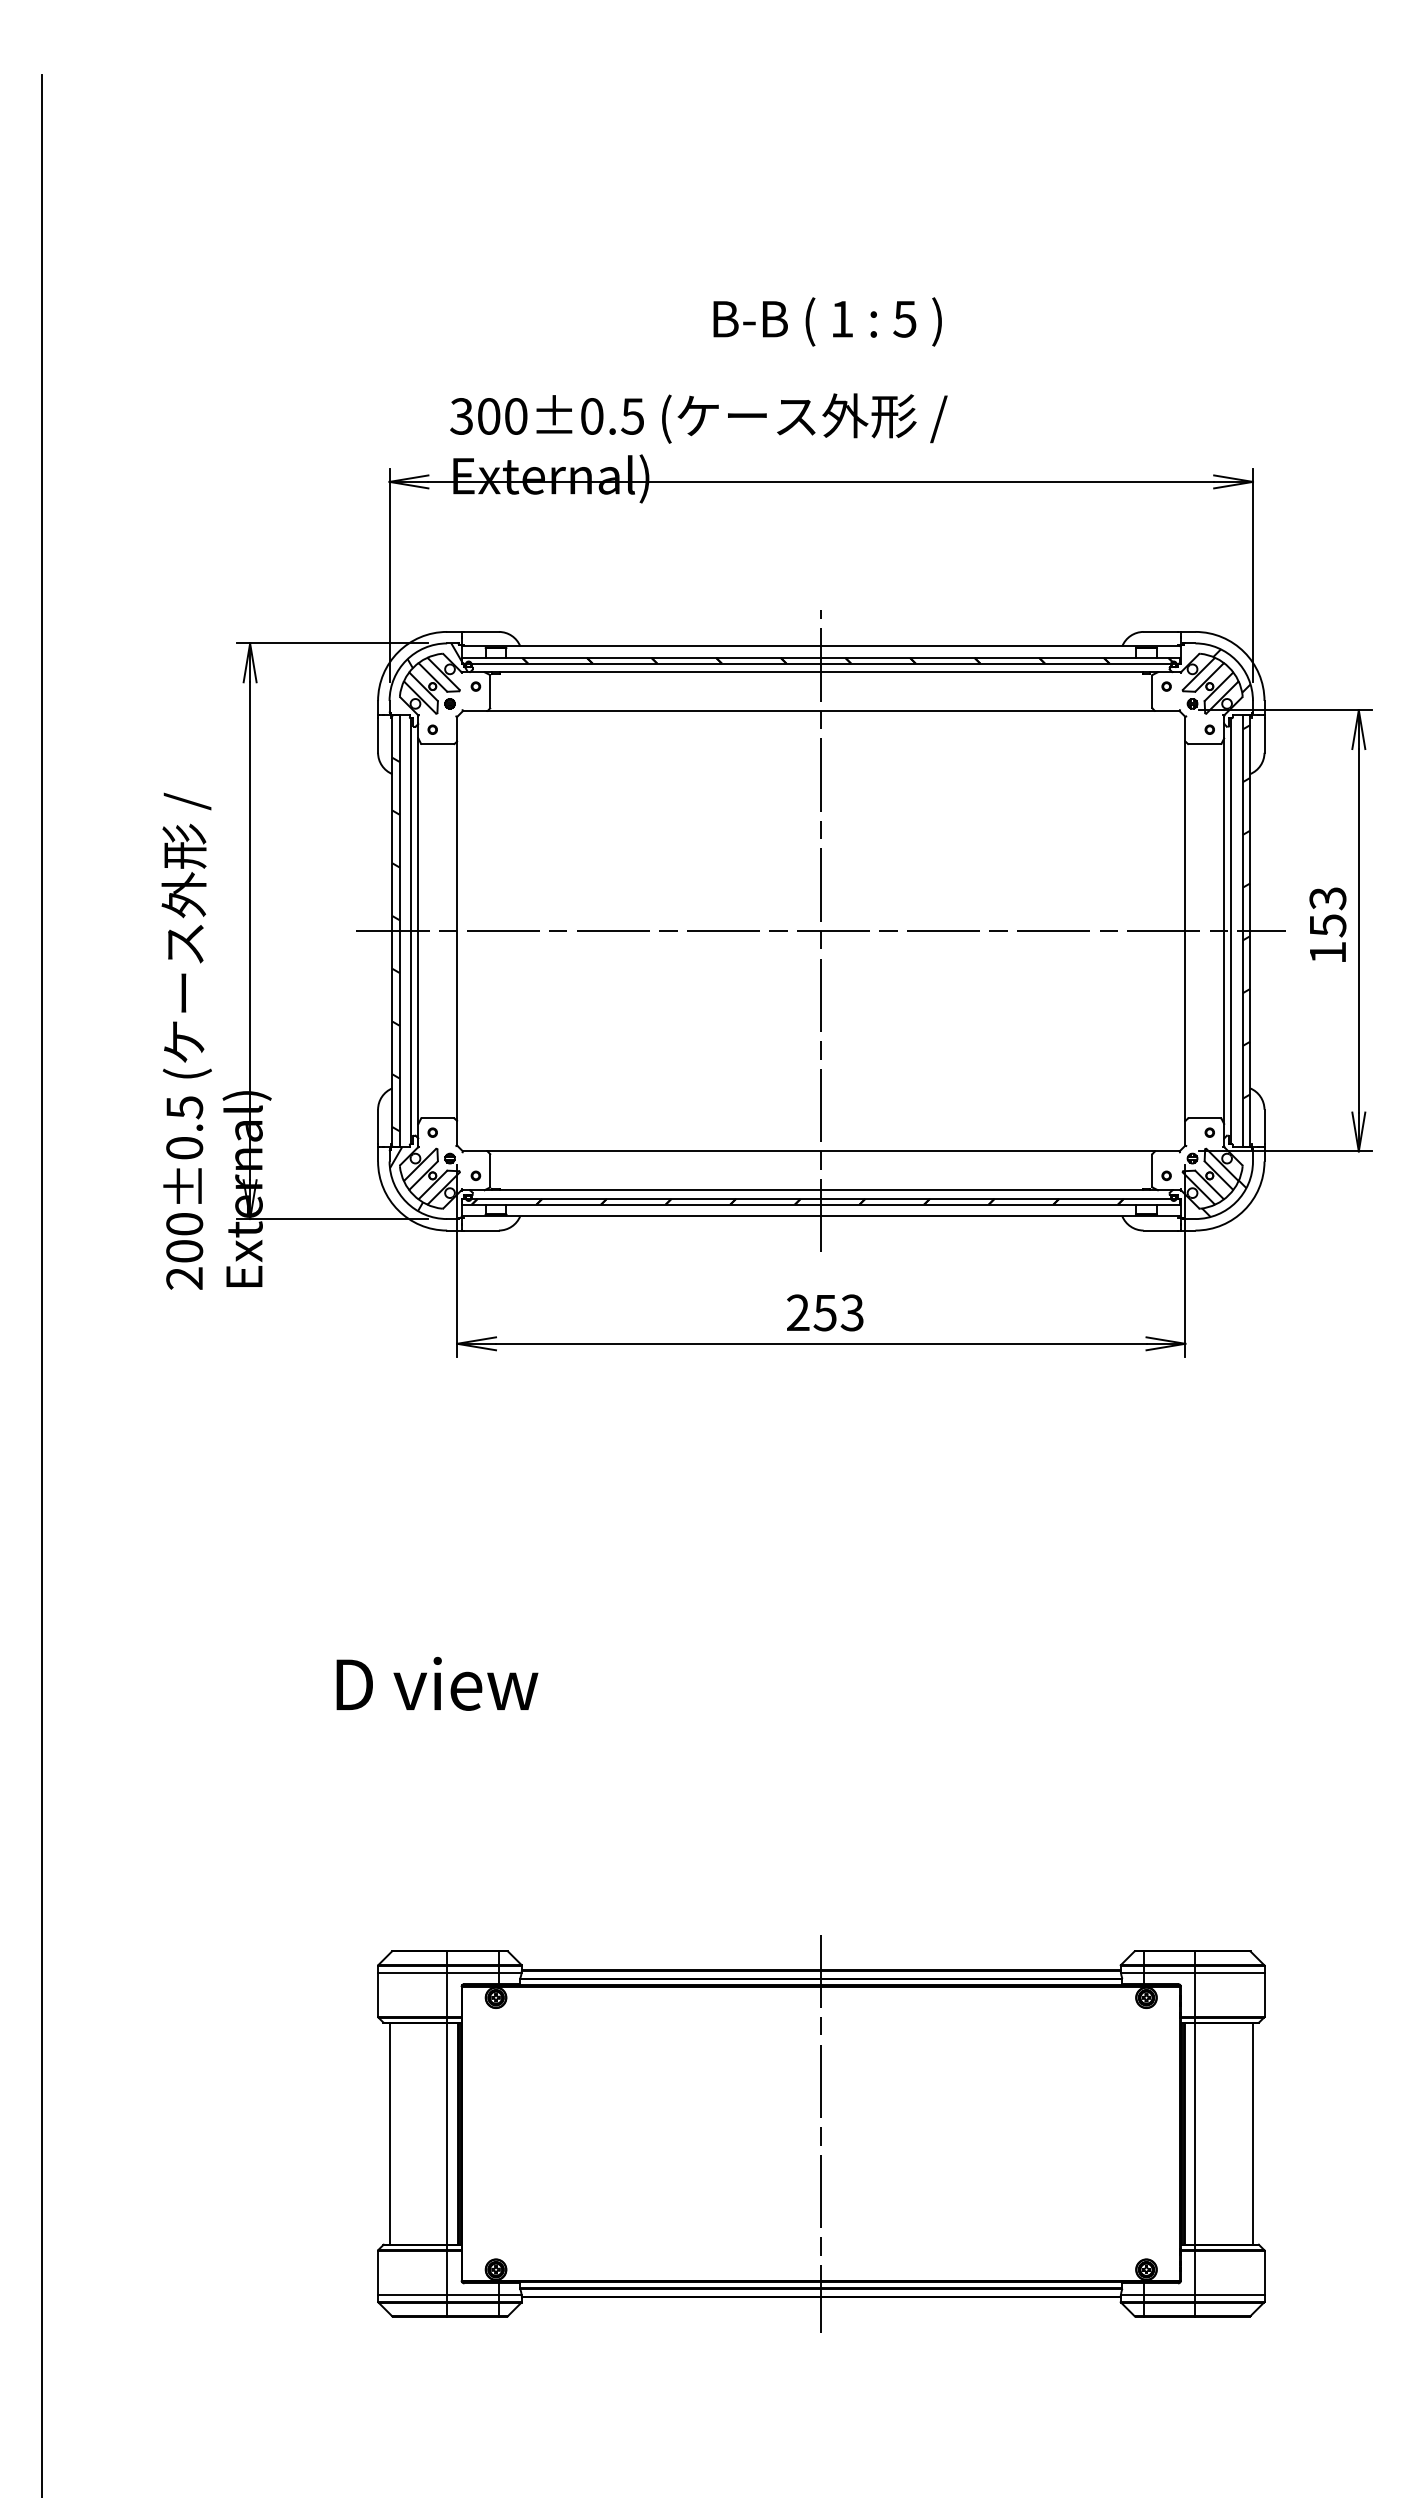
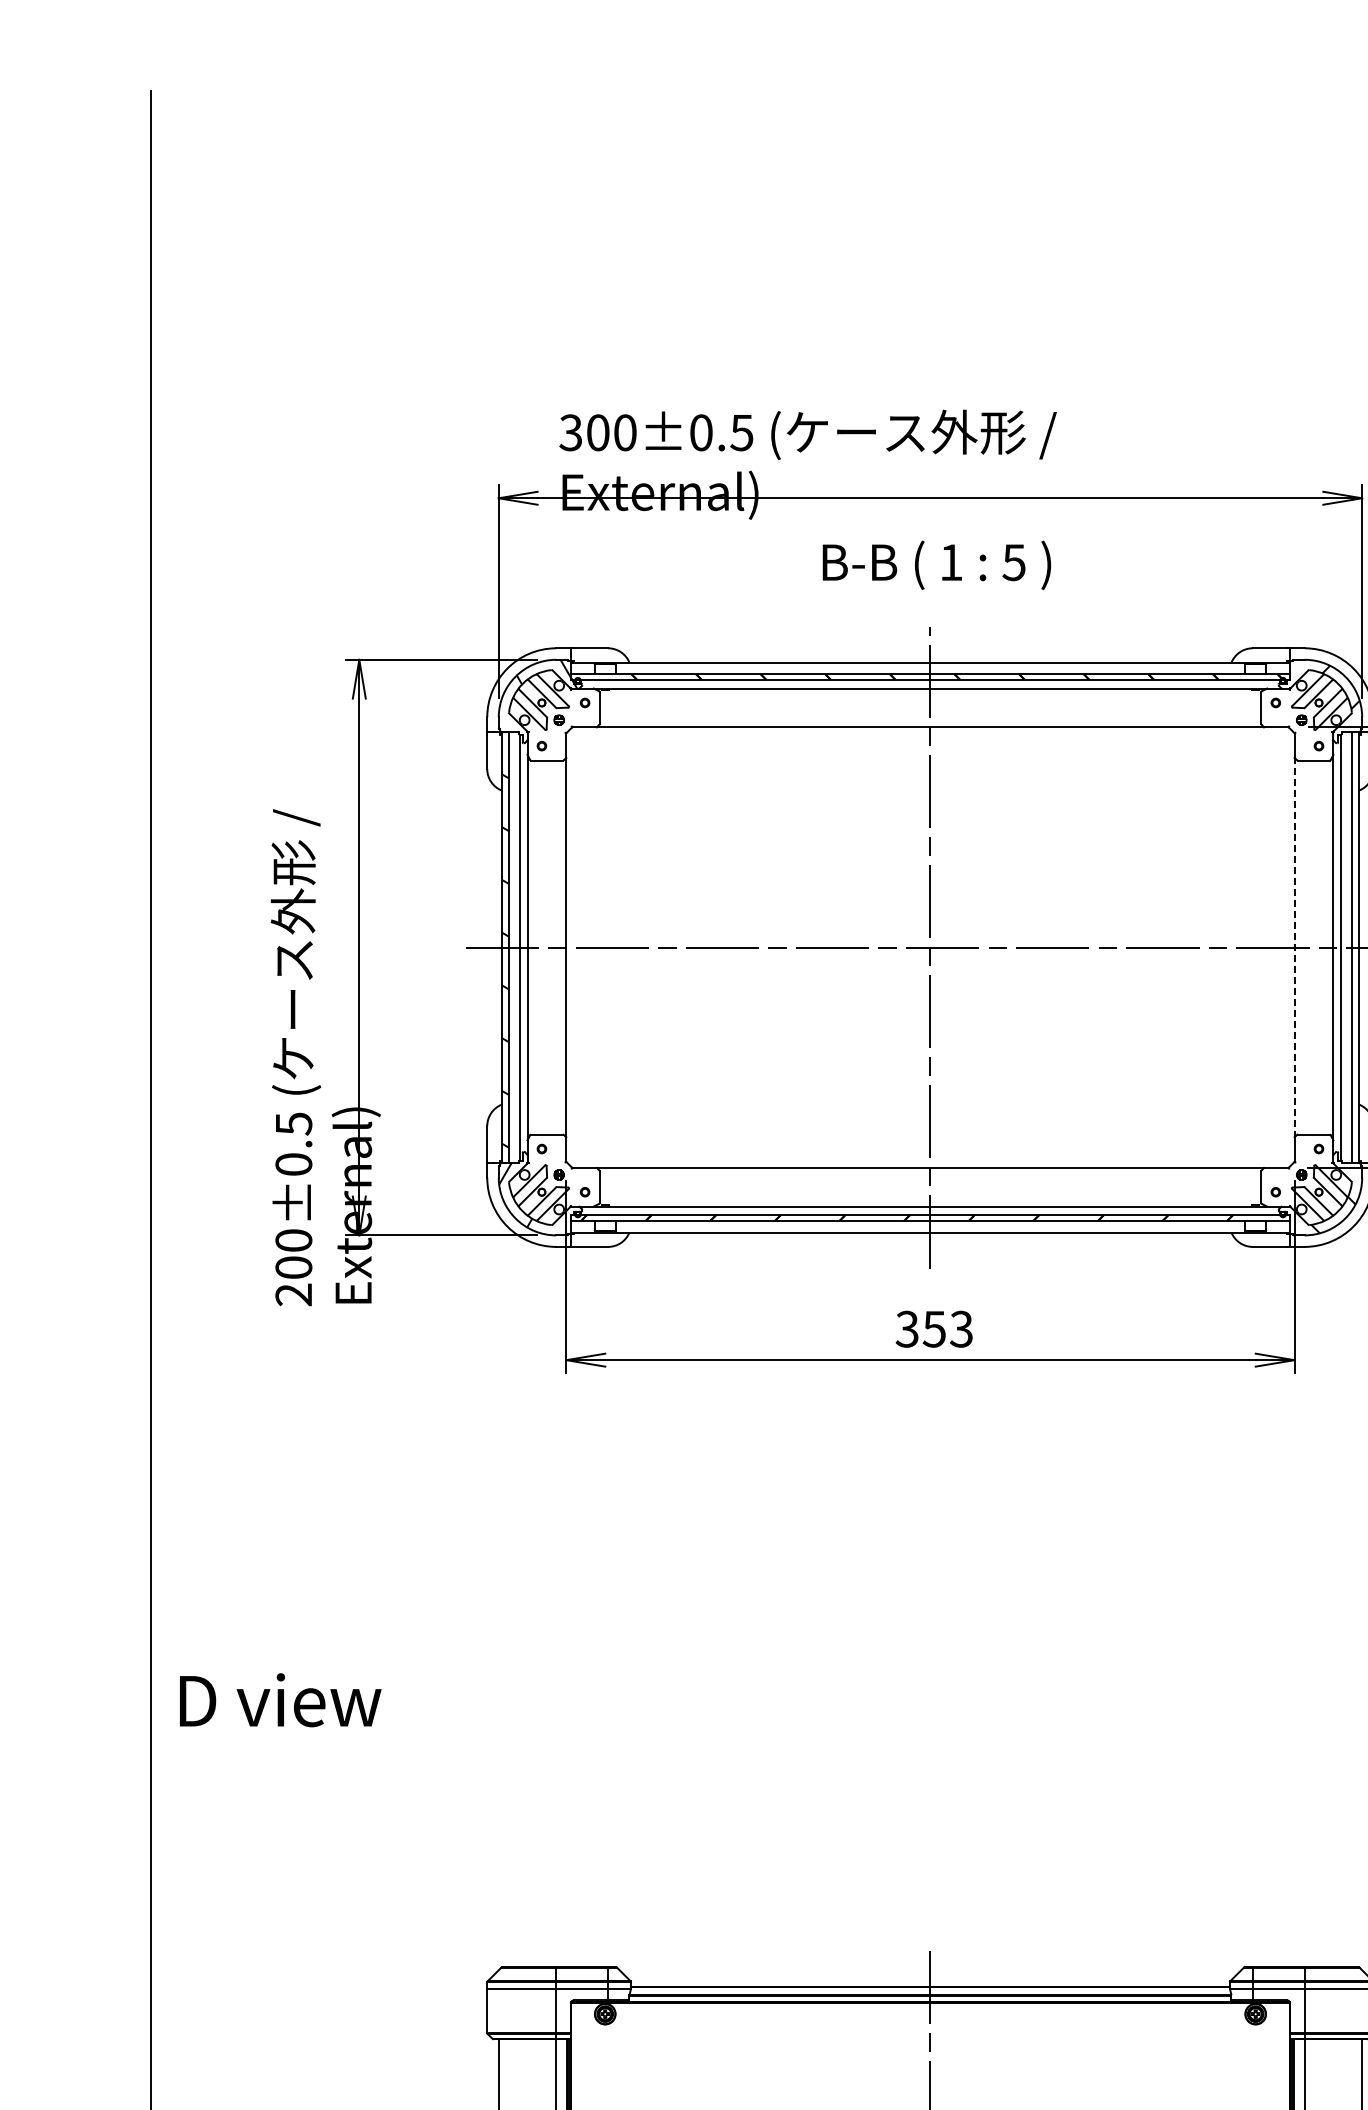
text: (827, 321) -> (936, 564), moved
hatch: (1246, 911) -> (1355, 927), removed
line: (1185, 931) -> (1294, 947), solid -> dashed
text: (797, 1312) -> (906, 1328), 253 -> 353
text: (437, 1683) -> (280, 1699), moved

